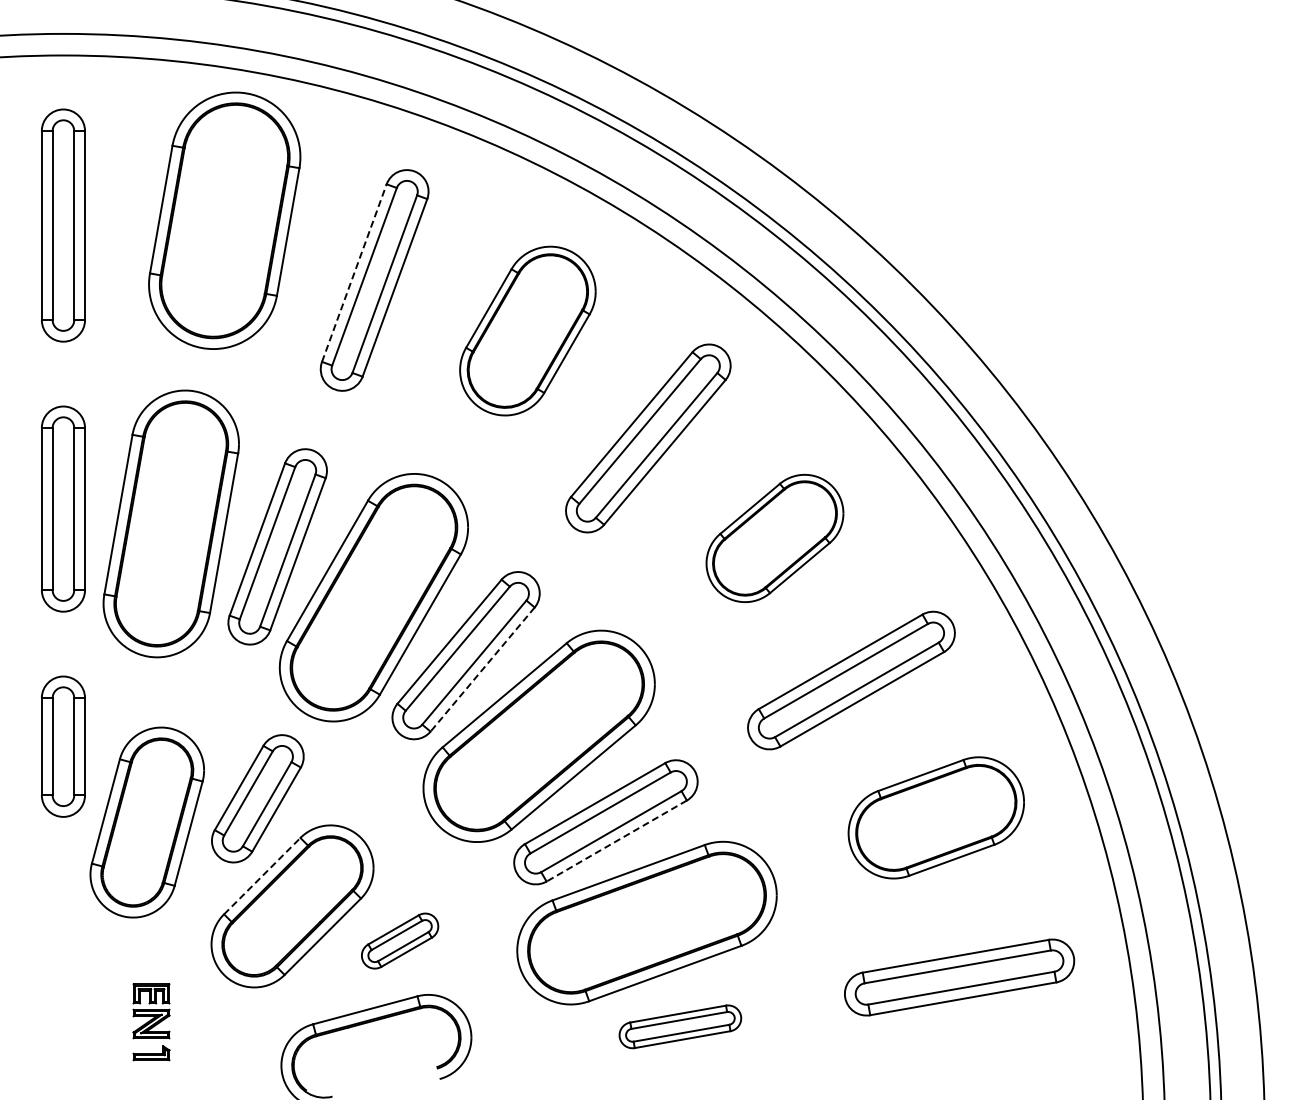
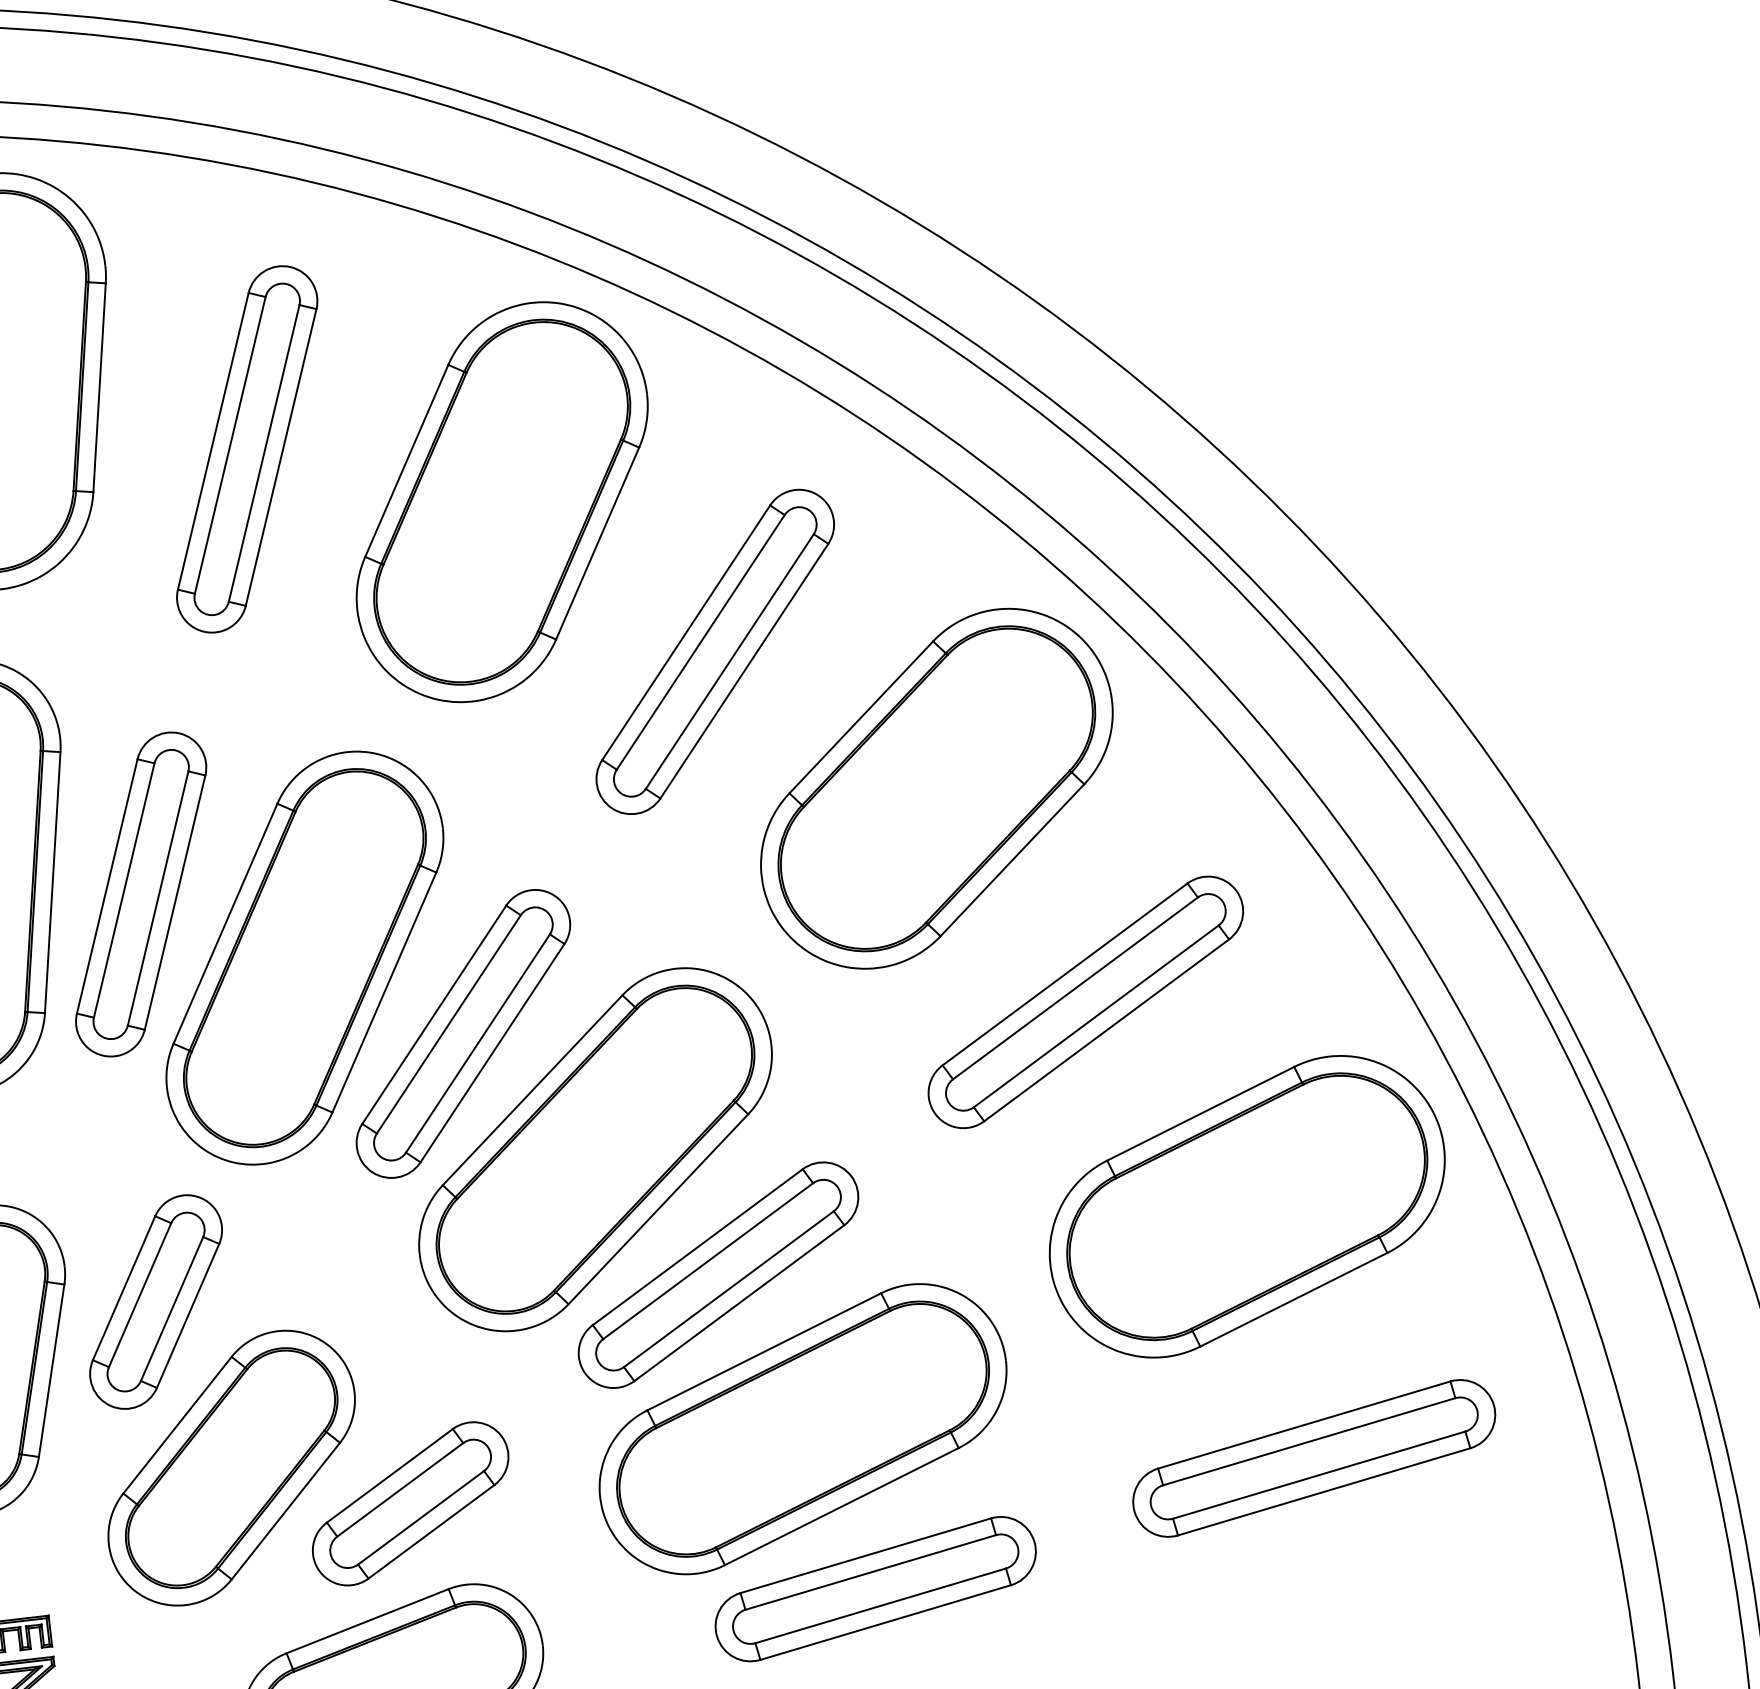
line: (354, 273) -> (213, 441), dashed -> solid
part: (527, 330) -> (501, 501), size x1.43
part: (774, 538) -> (936, 788), size x1.67
line: (482, 669) -> (492, 1053), dashed -> solid
part: (936, 817) -> (1247, 1206), size x1.43
line: (616, 841) -> (738, 1303), dashed -> solid
line: (262, 875) -> (177, 1424), dashed -> solid
part: (399, 940) -> (409, 1502), size x1.67
part: (680, 1026) -> (875, 1588), size x1.67

